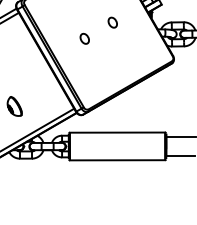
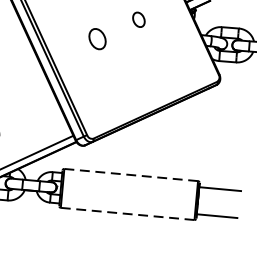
part: (84, 38) -> (97, 38), size x1.4
line: (117, 132) -> (131, 174), solid -> dashed
line: (117, 160) -> (127, 214), solid -> dashed

